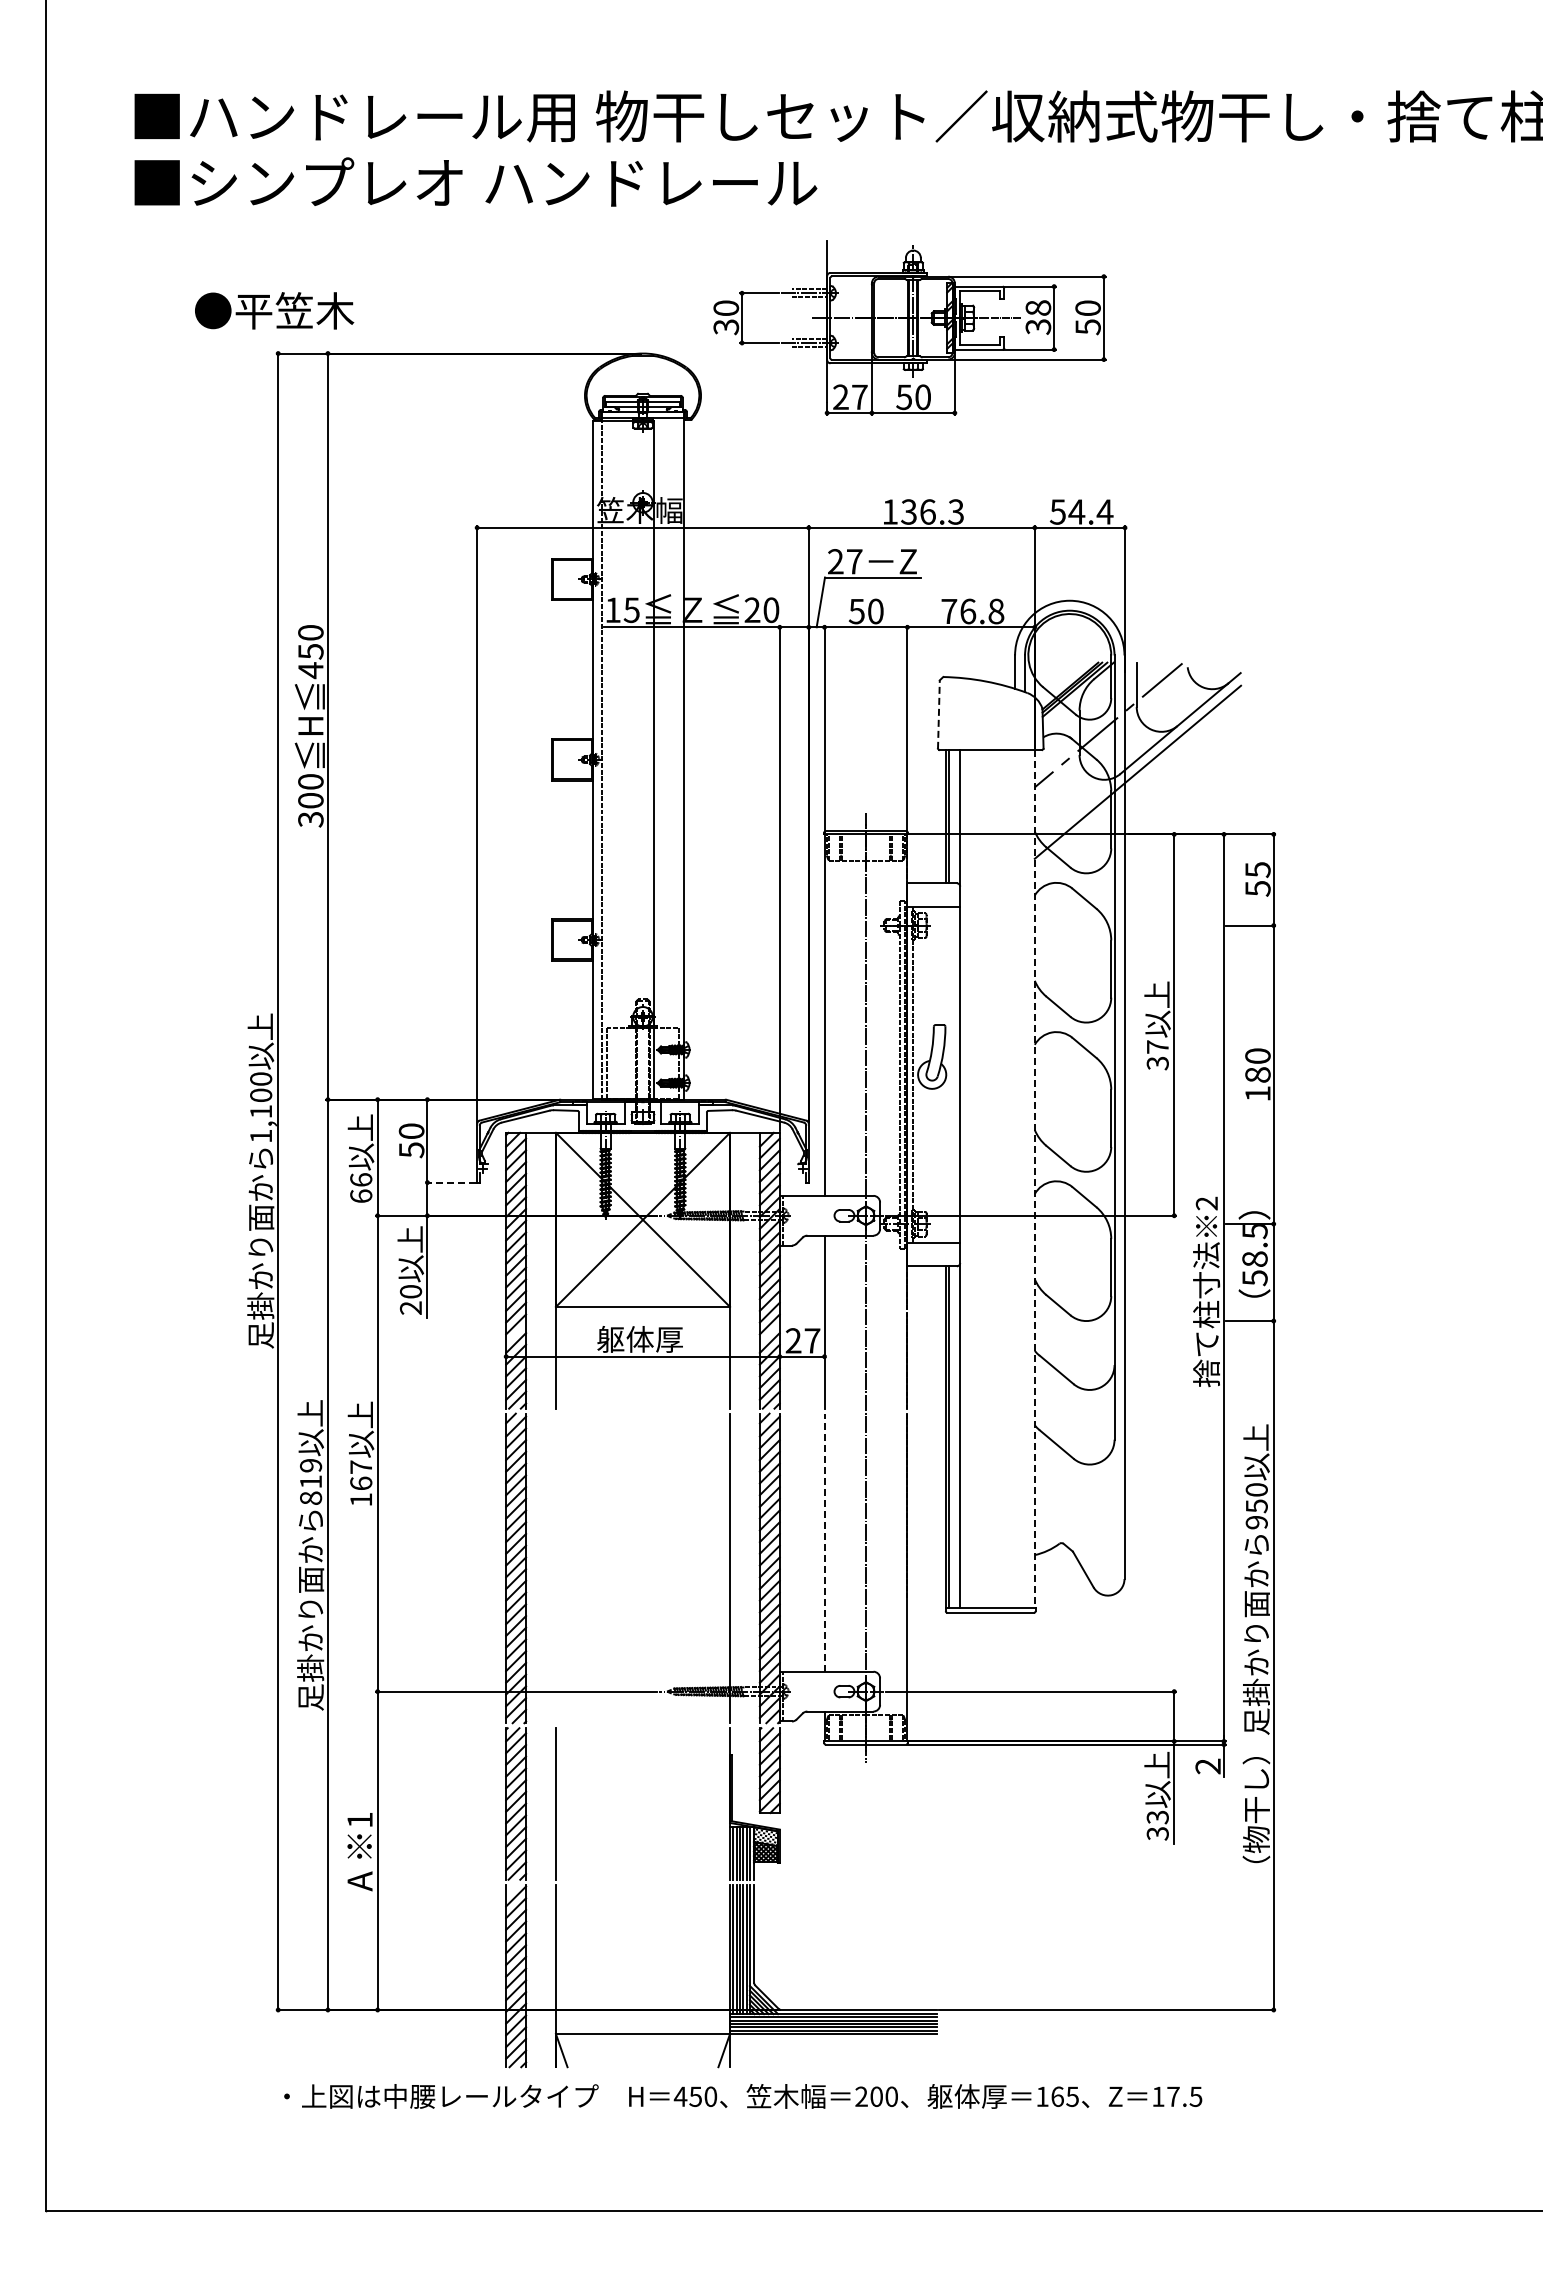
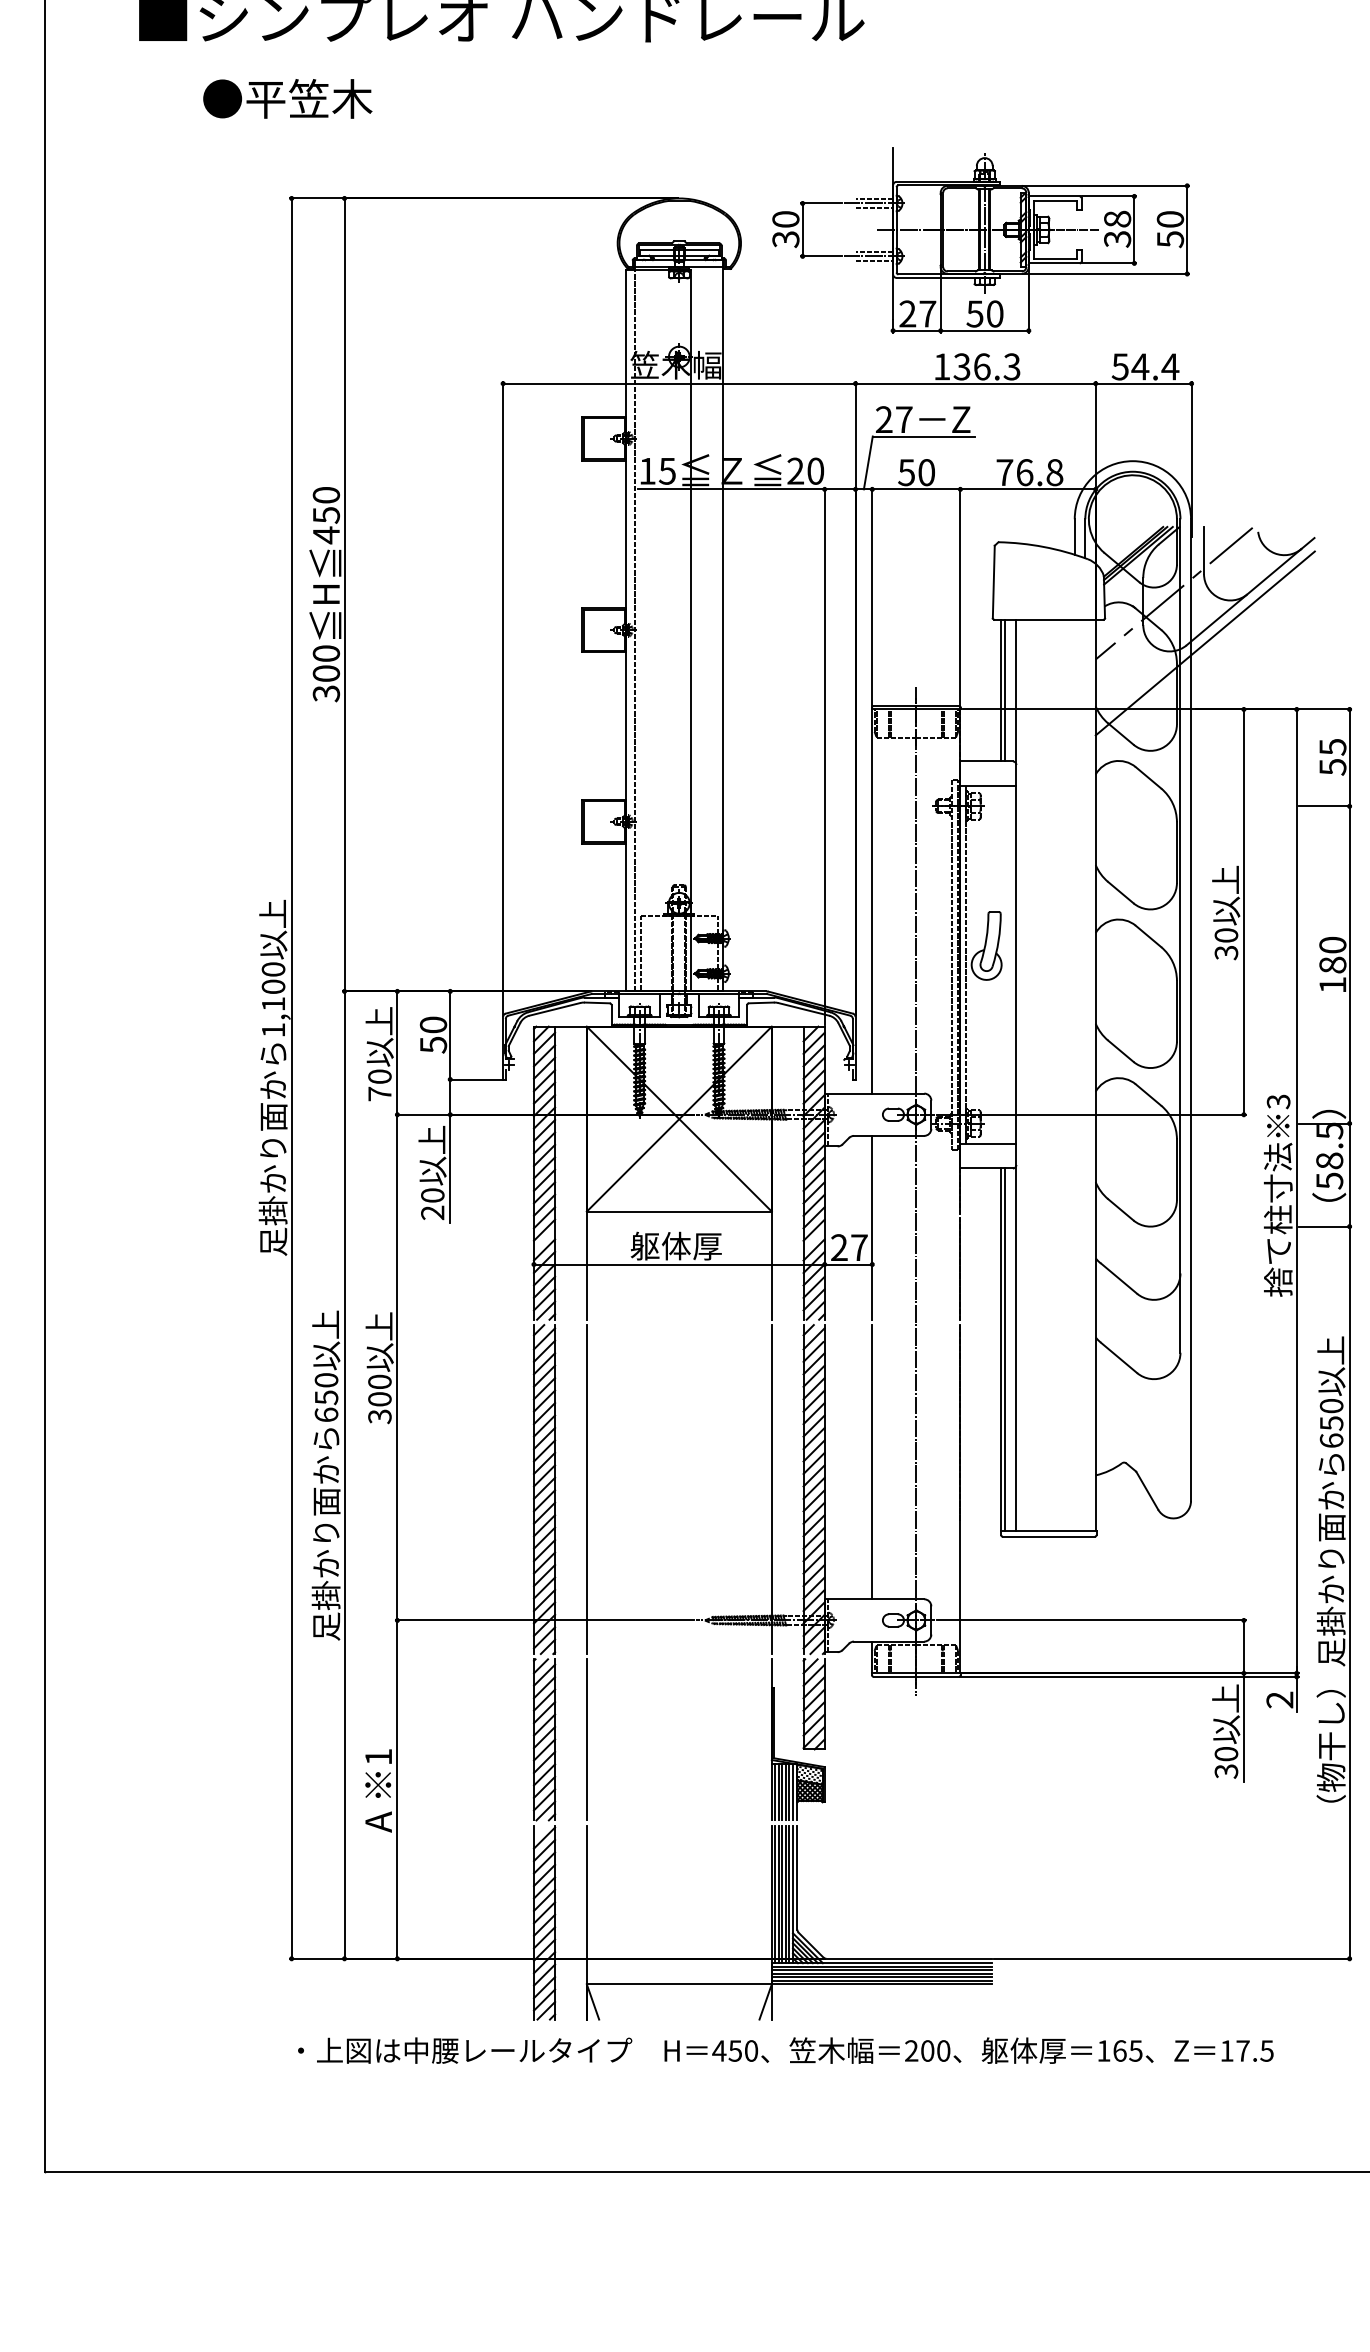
text: (274, 310) -> (287, 98), moved
part: (909, 327) -> (980, 239), moved
line: (938, 714) -> (993, 582), dashed -> solid
text: (1157, 1046) -> (1226, 934), 37 -> 30
line: (1034, 1178) -> (1095, 1075), dashed -> solid
line: (450, 1182) -> (474, 1079), dashed -> solid
text: (361, 1187) -> (380, 1084), 66 -> 70
text: (1207, 1203) -> (1279, 1101), 2 -> 3
text: (311, 1481) -> (327, 1397), 819 -> 650
text: (361, 1483) -> (380, 1399), 167 -> 300
text: (1256, 1522) -> (1331, 1440), 950 -> 650
line: (824, 1542) -> (872, 1461), dashed -> solid
line: (555, 1568) -> (586, 1489), added
text: (1157, 1817) -> (1226, 1754), 33 -> 30

